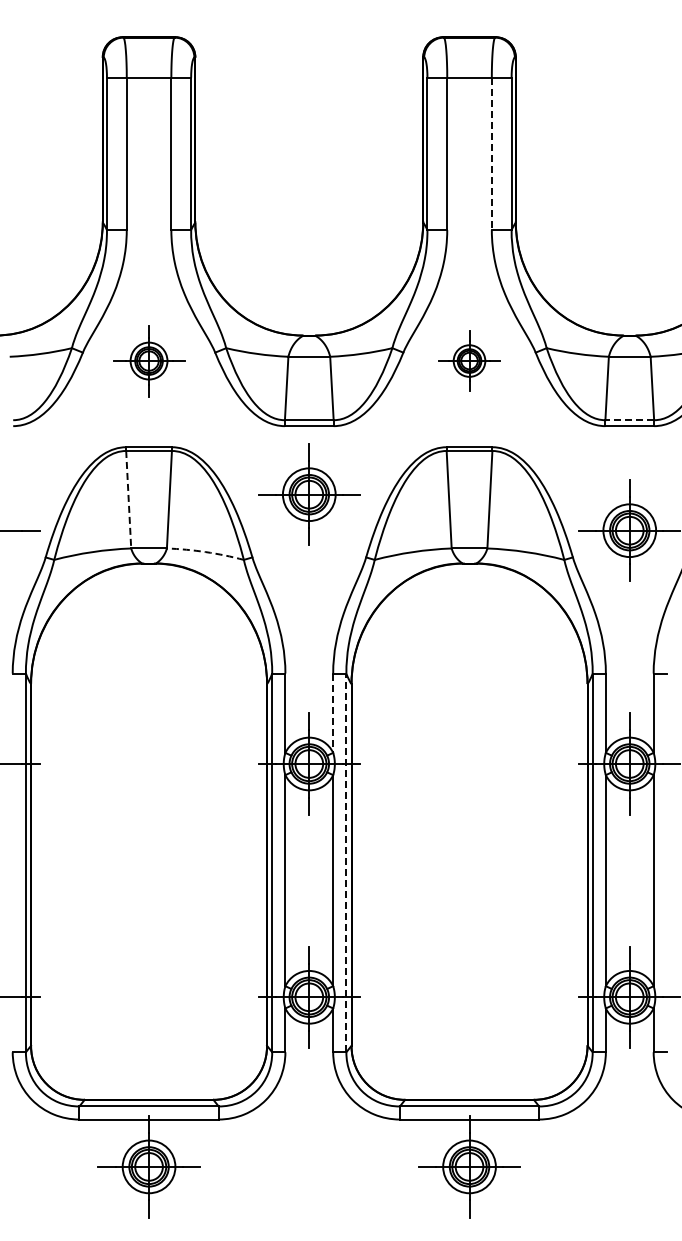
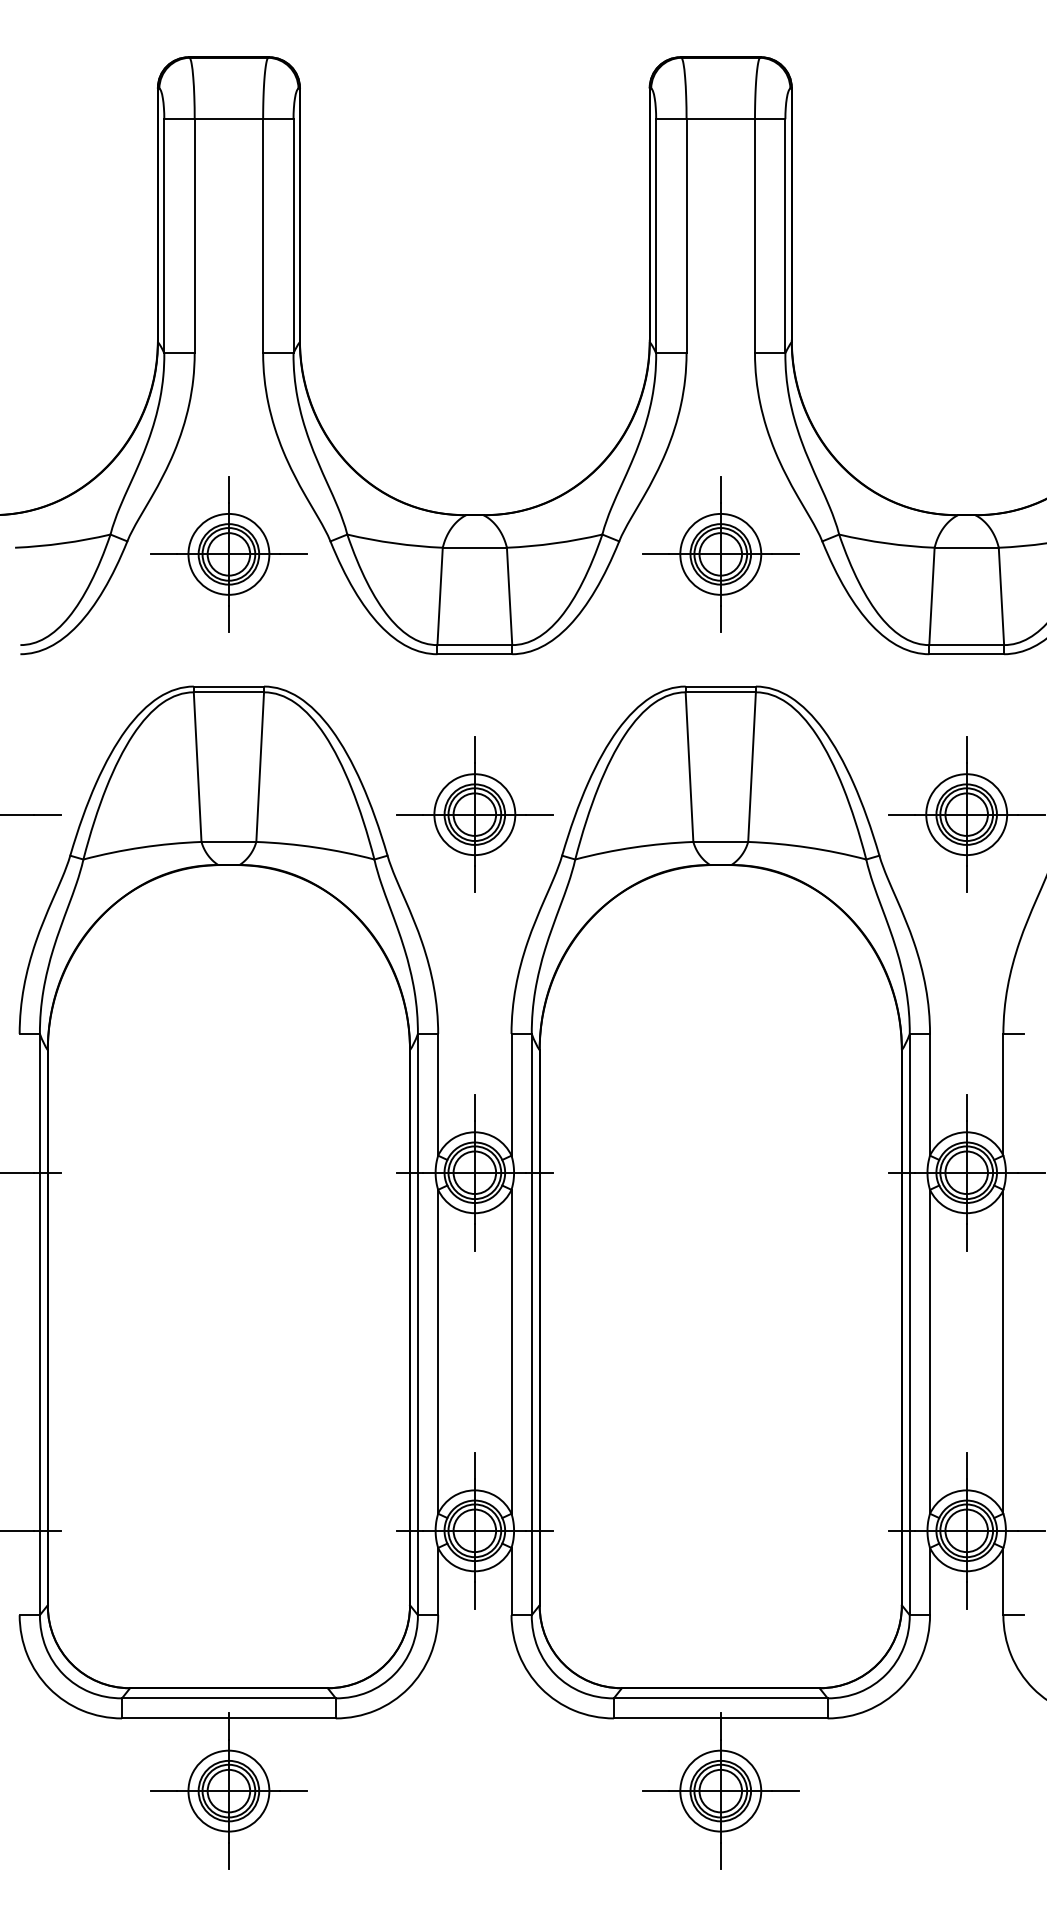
line: (491, 154) -> (754, 237), dashed -> solid
part: (148, 360) -> (228, 553), size x1.43
part: (469, 360) -> (720, 553), size x1.67
line: (629, 420) -> (966, 645), dashed -> solid
part: (309, 494) -> (475, 814), moved
line: (128, 499) -> (197, 766), dashed -> solid
arc: (205, 552) -> (315, 848), dashed -> solid
line: (333, 713) -> (511, 1095), dashed -> solid
line: (346, 862) -> (531, 1323), dashed -> solid

